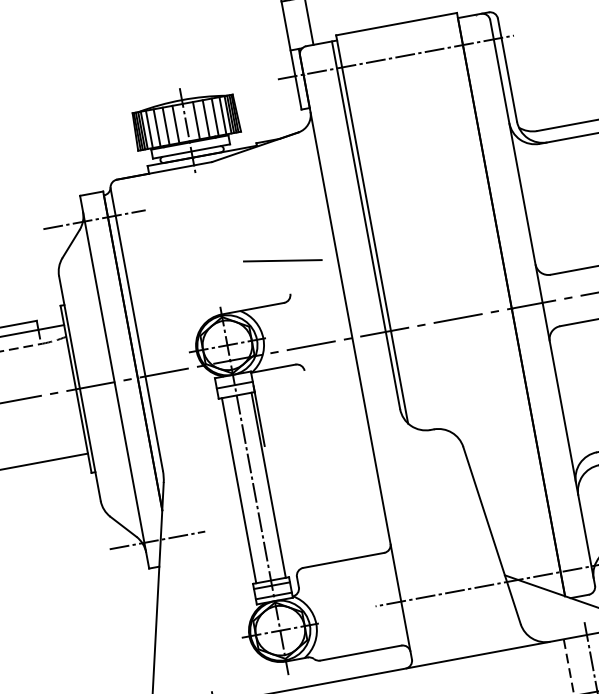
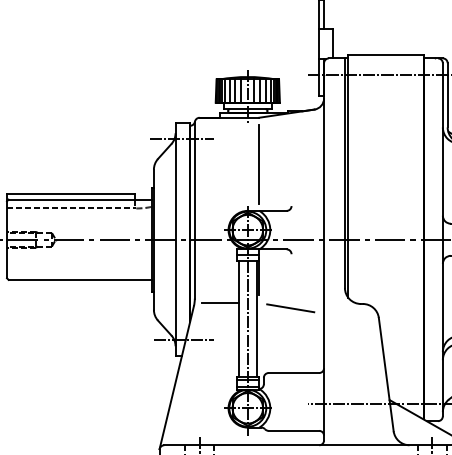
line: (226, 236) -> (259, 164), added
line: (282, 261) -> (290, 308), moved
line: (205, 470) -> (220, 303), added

